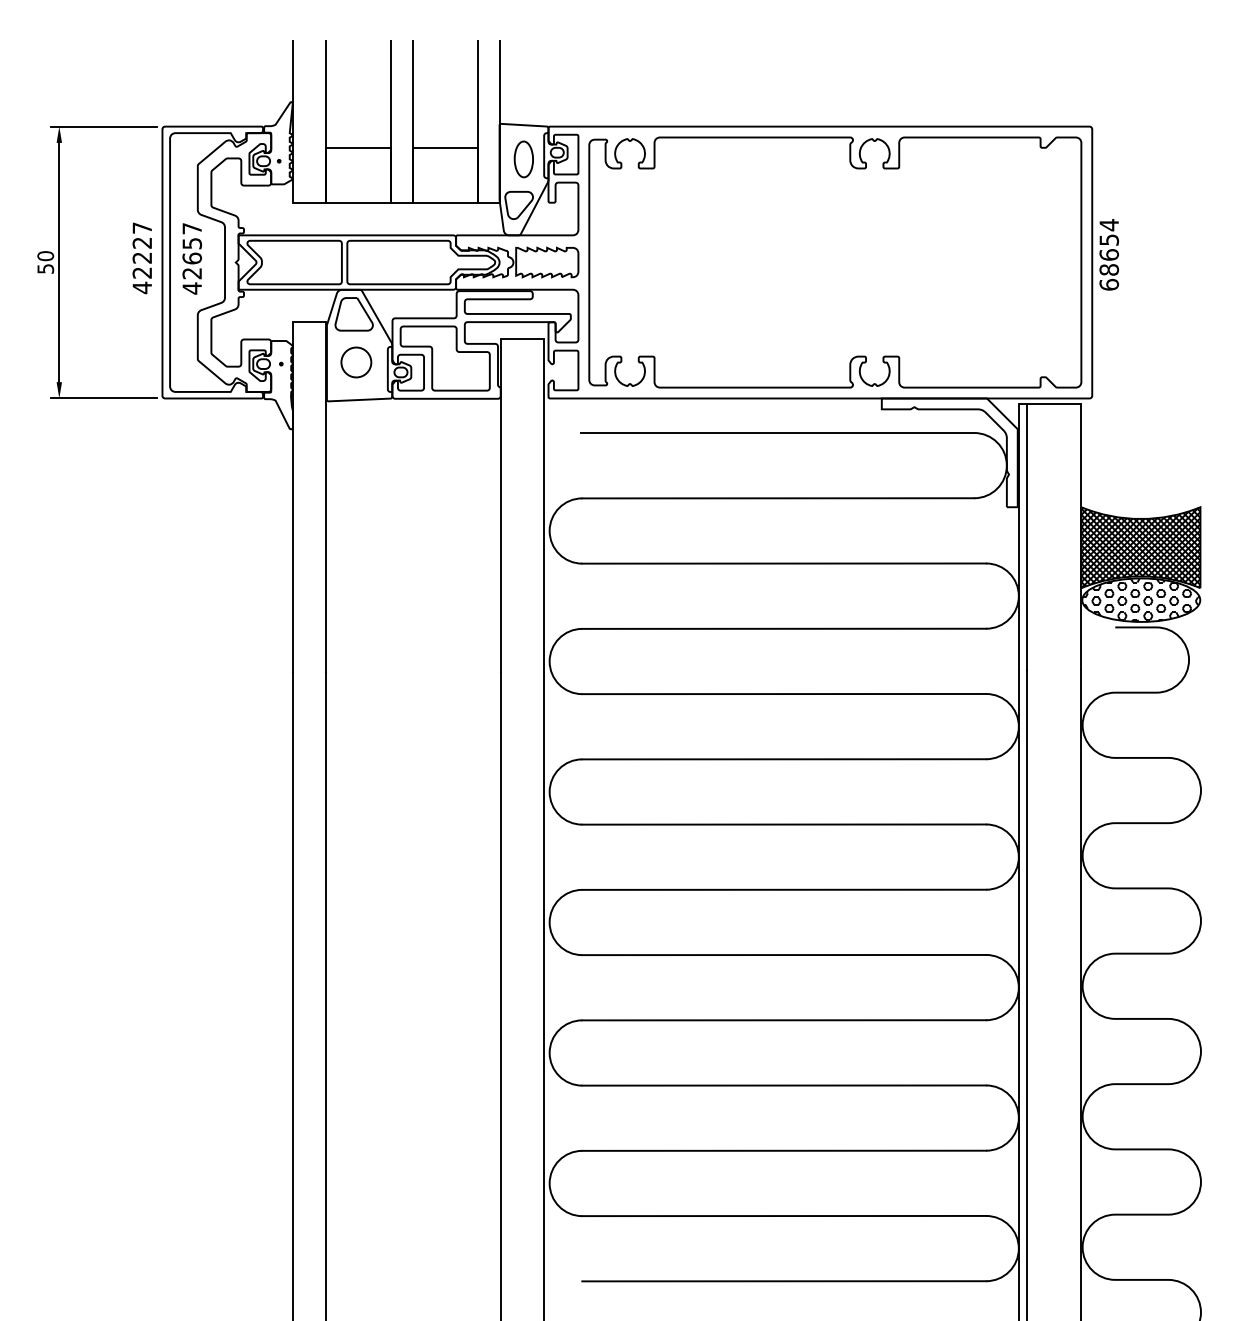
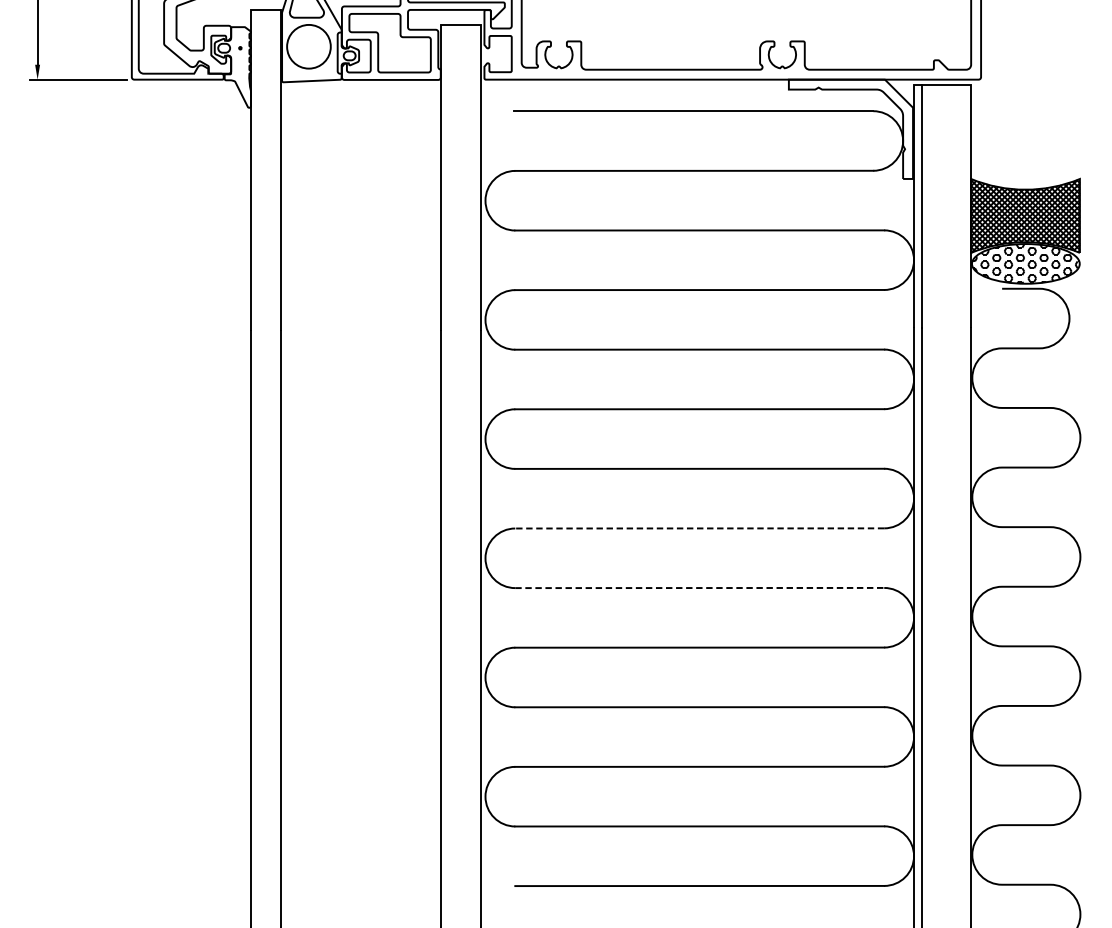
circle: (356, 362) -> (309, 46), size x1.6
line: (784, 889) -> (699, 528), solid -> dashed
line: (784, 955) -> (699, 588), solid -> dashed

